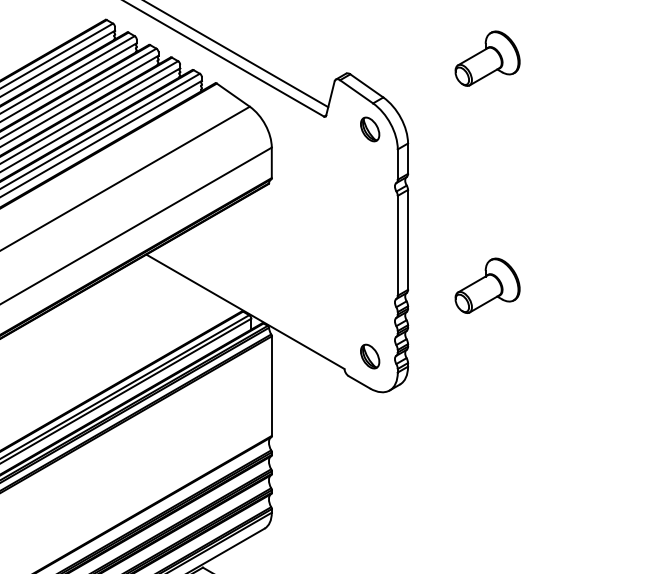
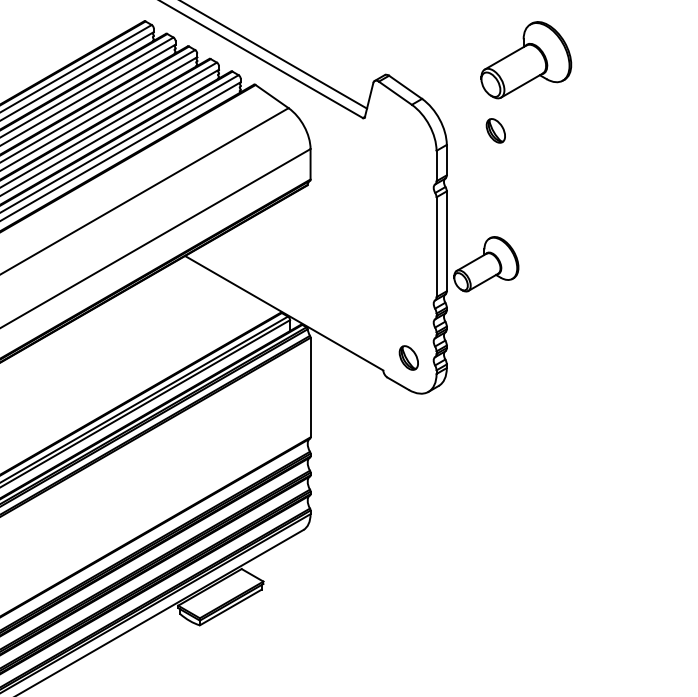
part: (487, 58) -> (526, 59), size x1.4
part: (369, 129) -> (495, 130), moved
part: (487, 286) -> (486, 264), moved

